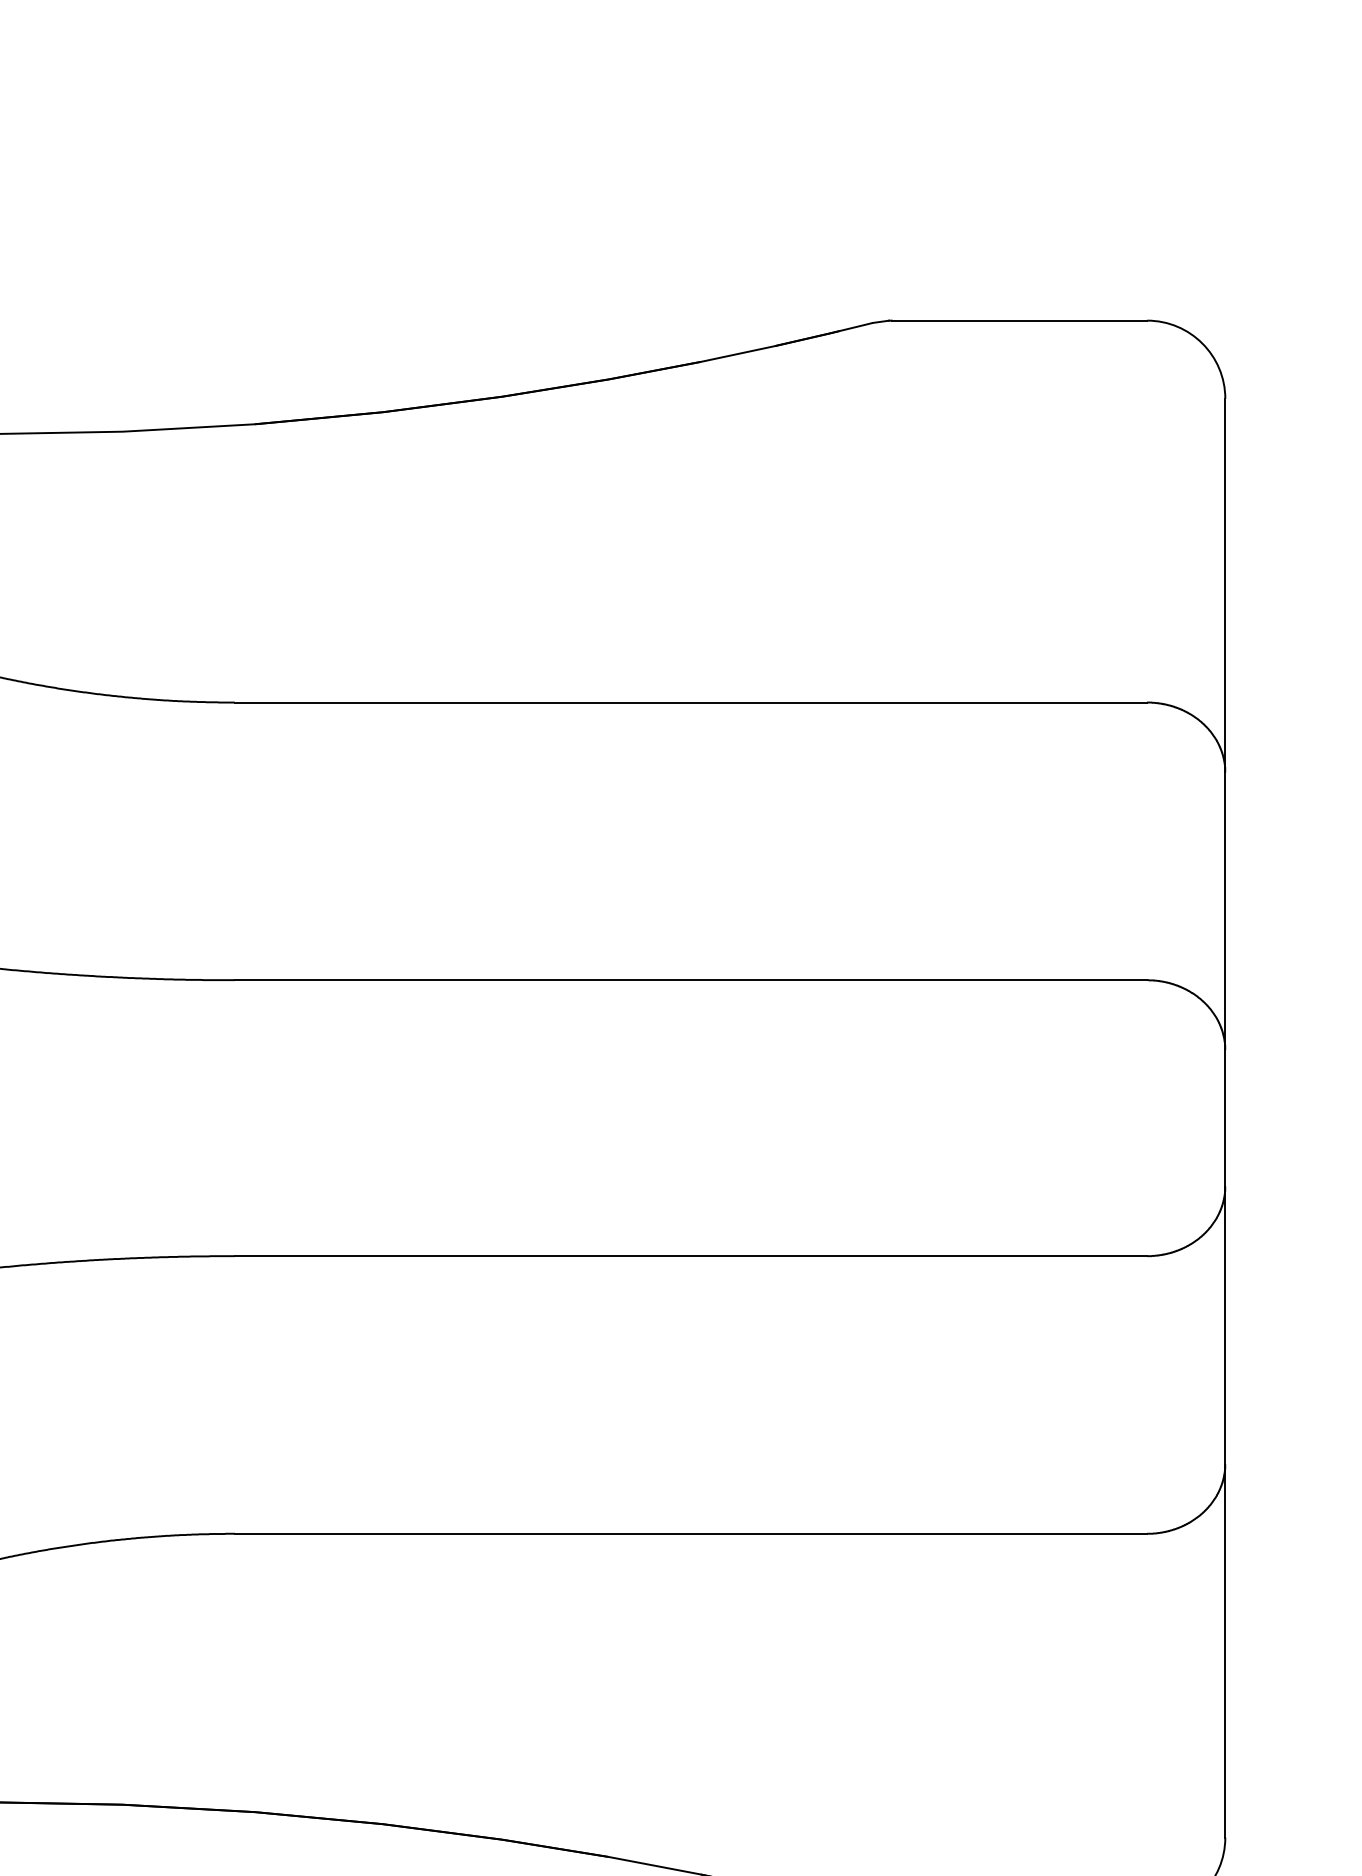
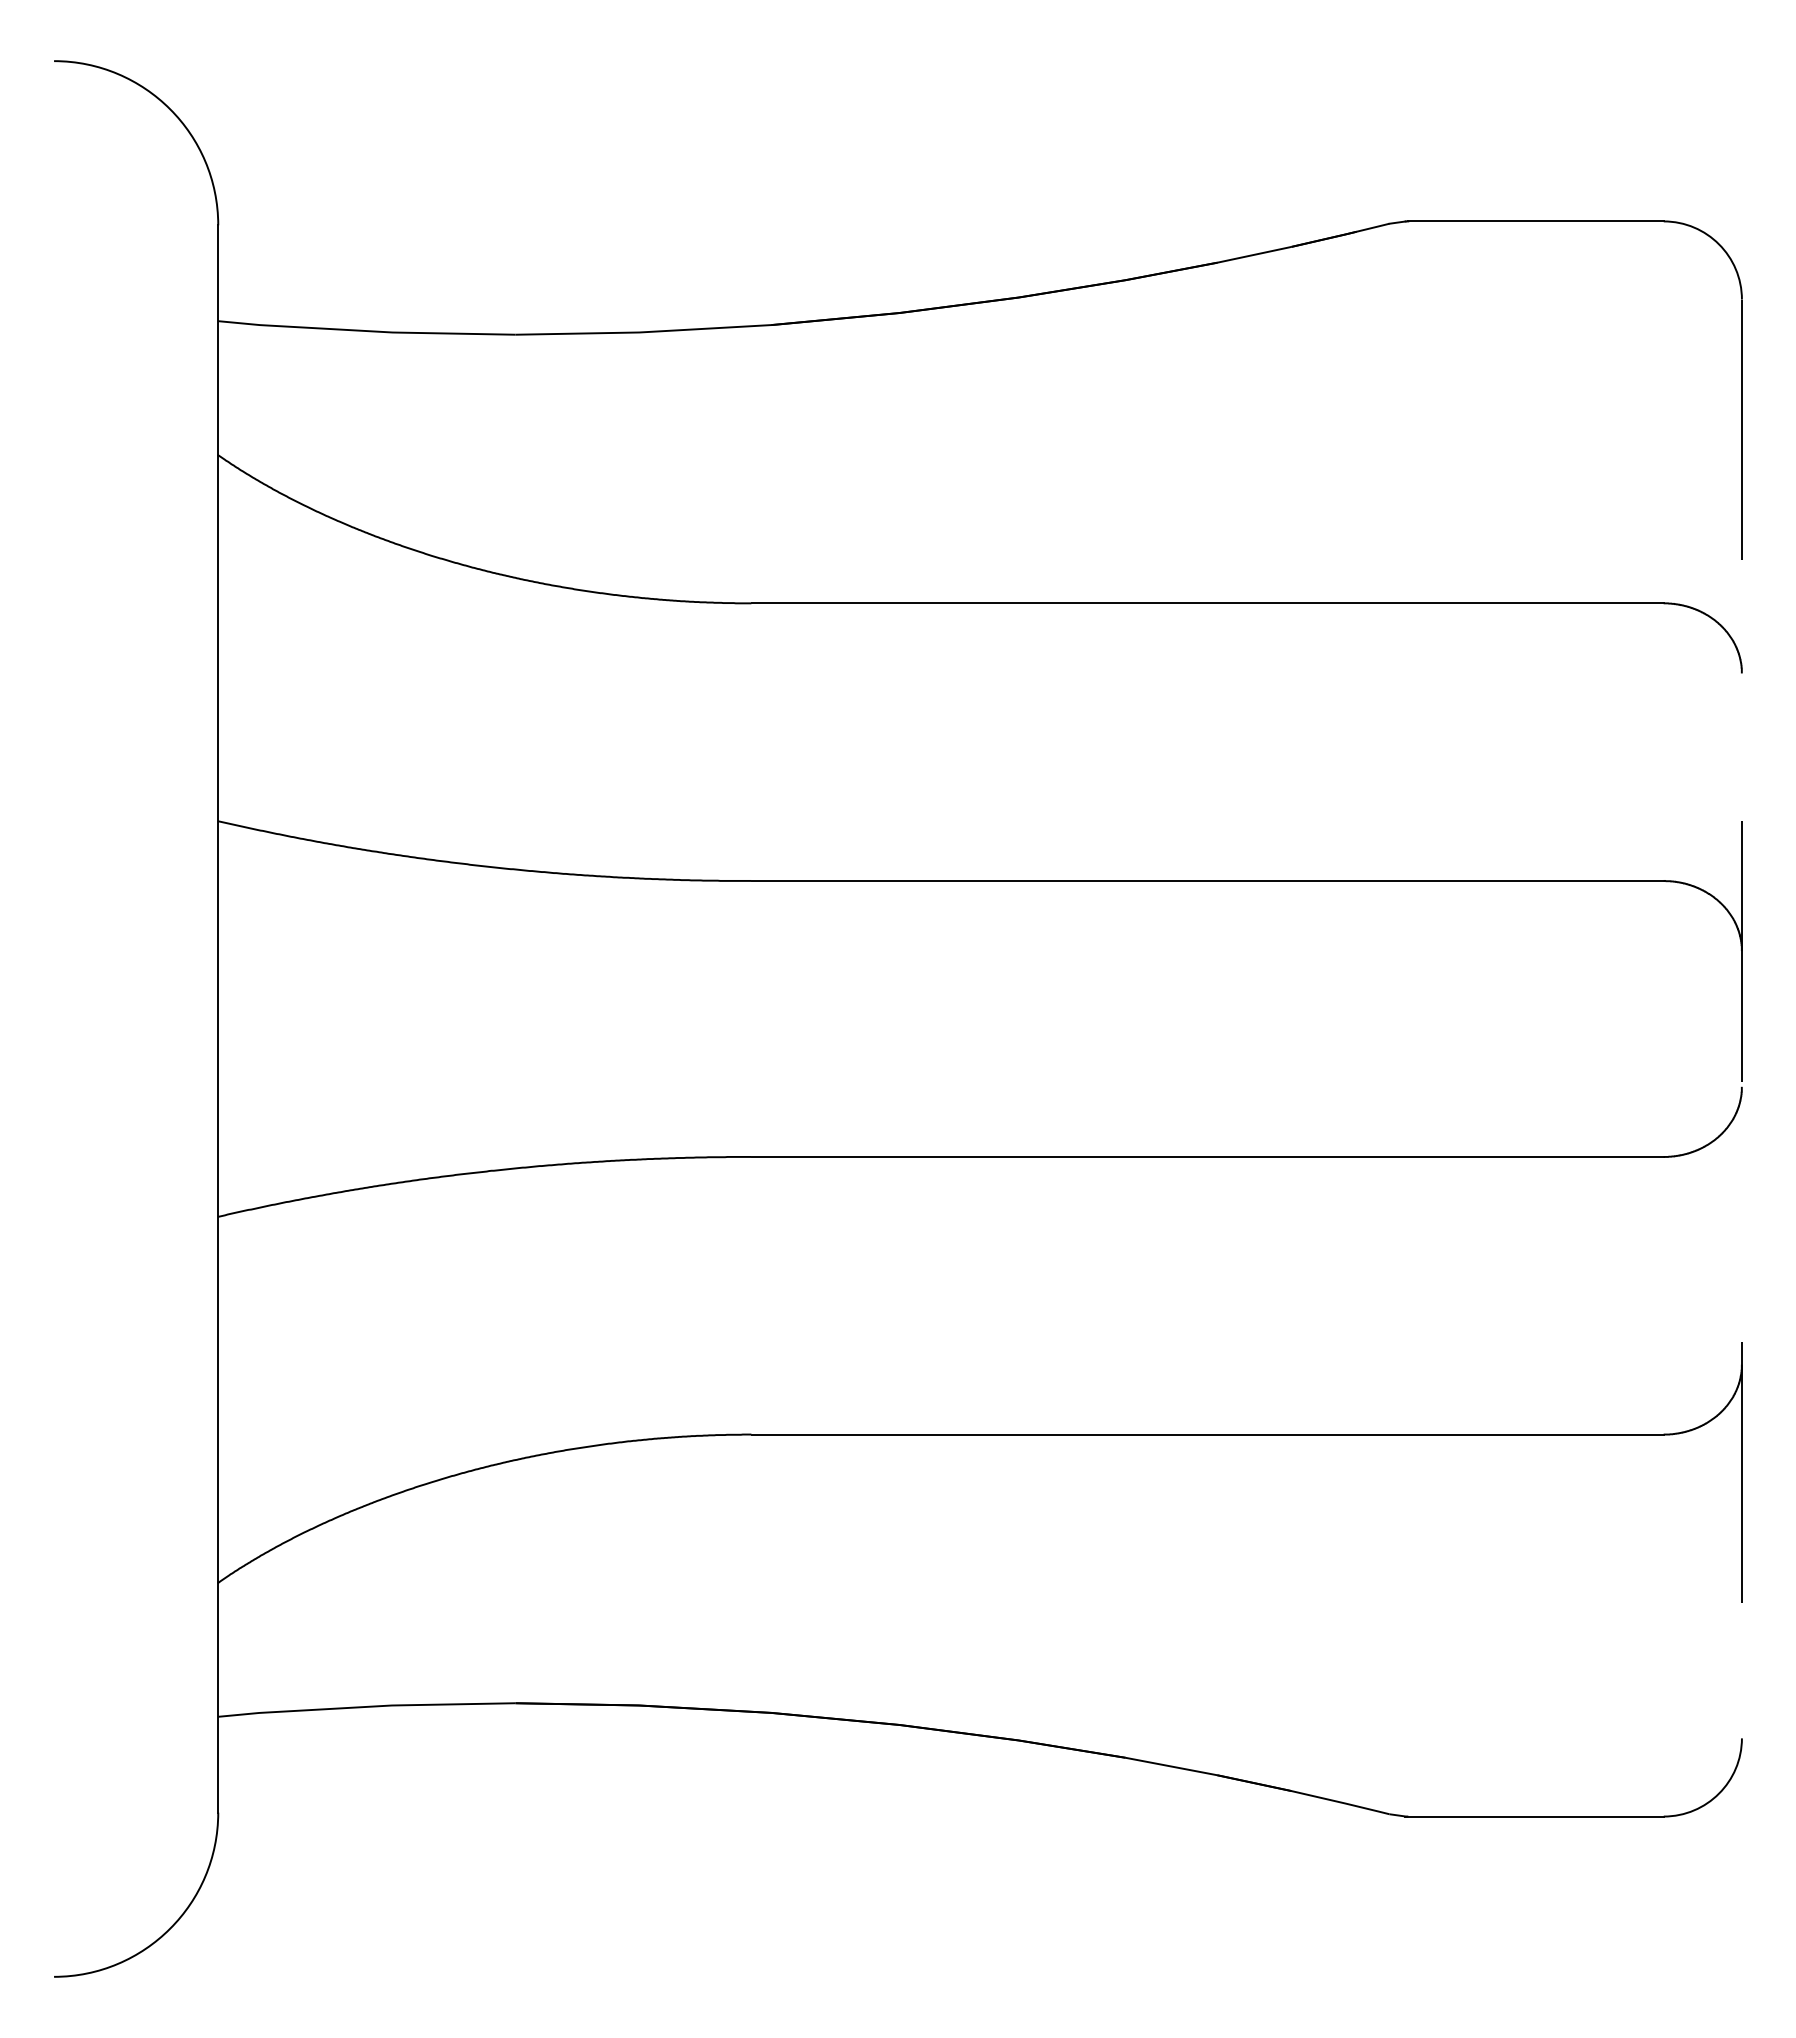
line: (1224, 1118) -> (1741, 1019), solid -> dashed

